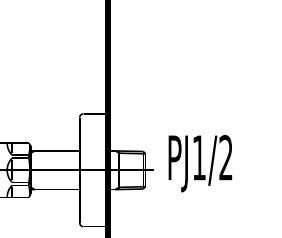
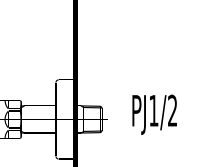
text: (200, 163) -> (154, 114), moved

